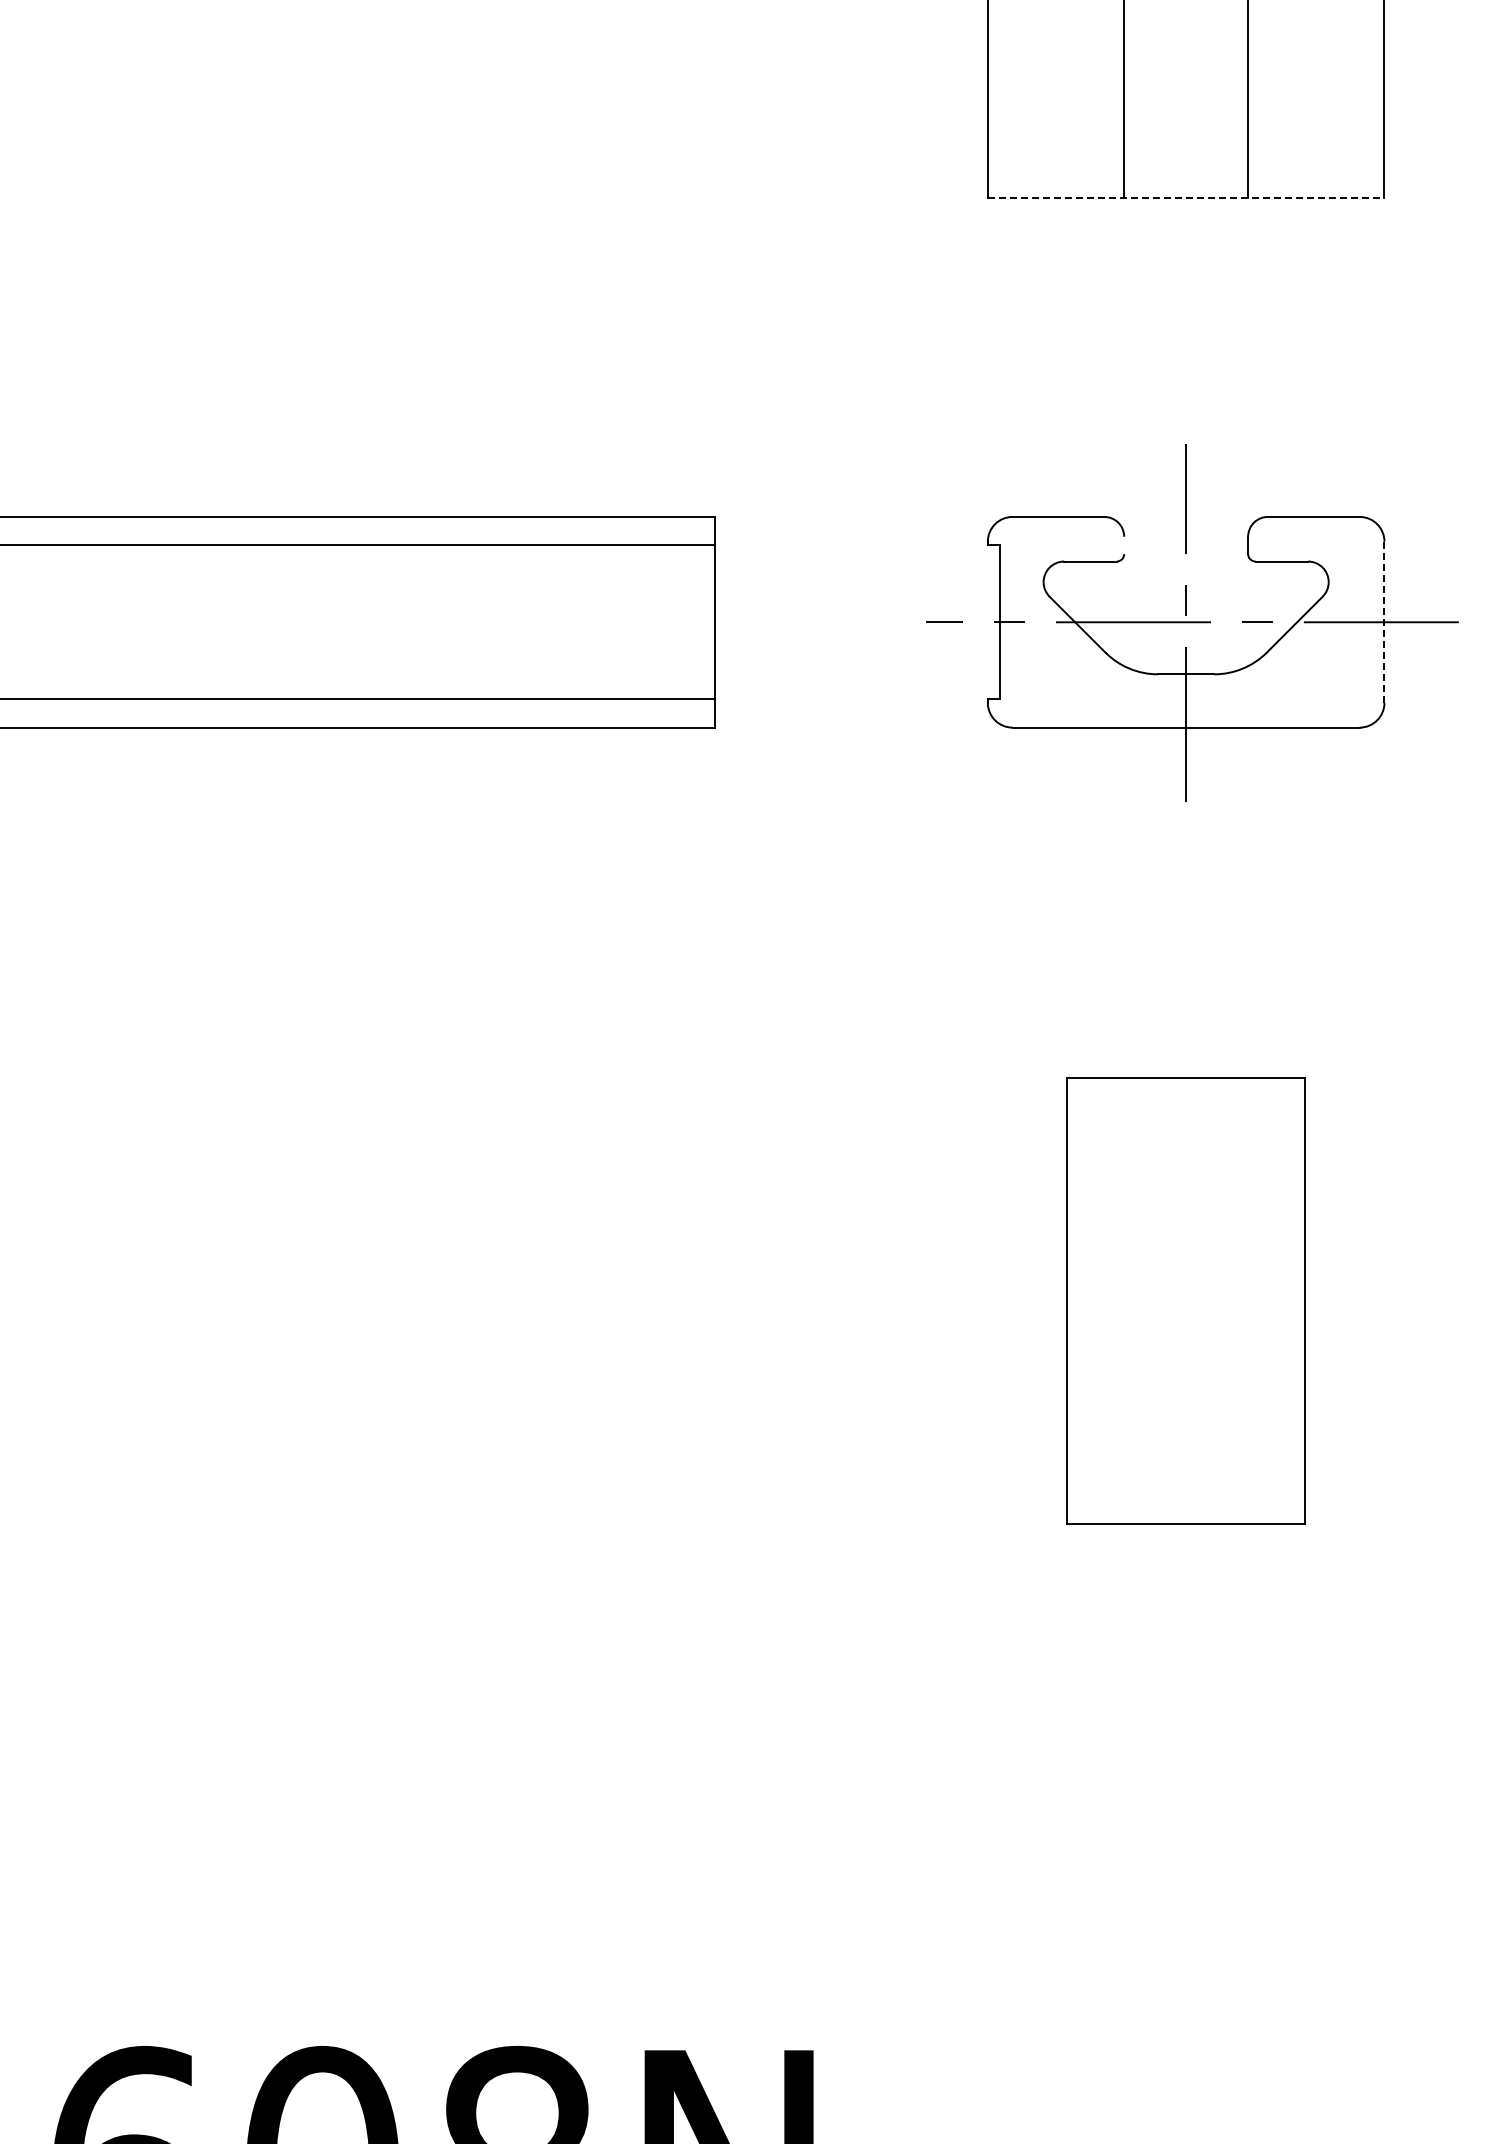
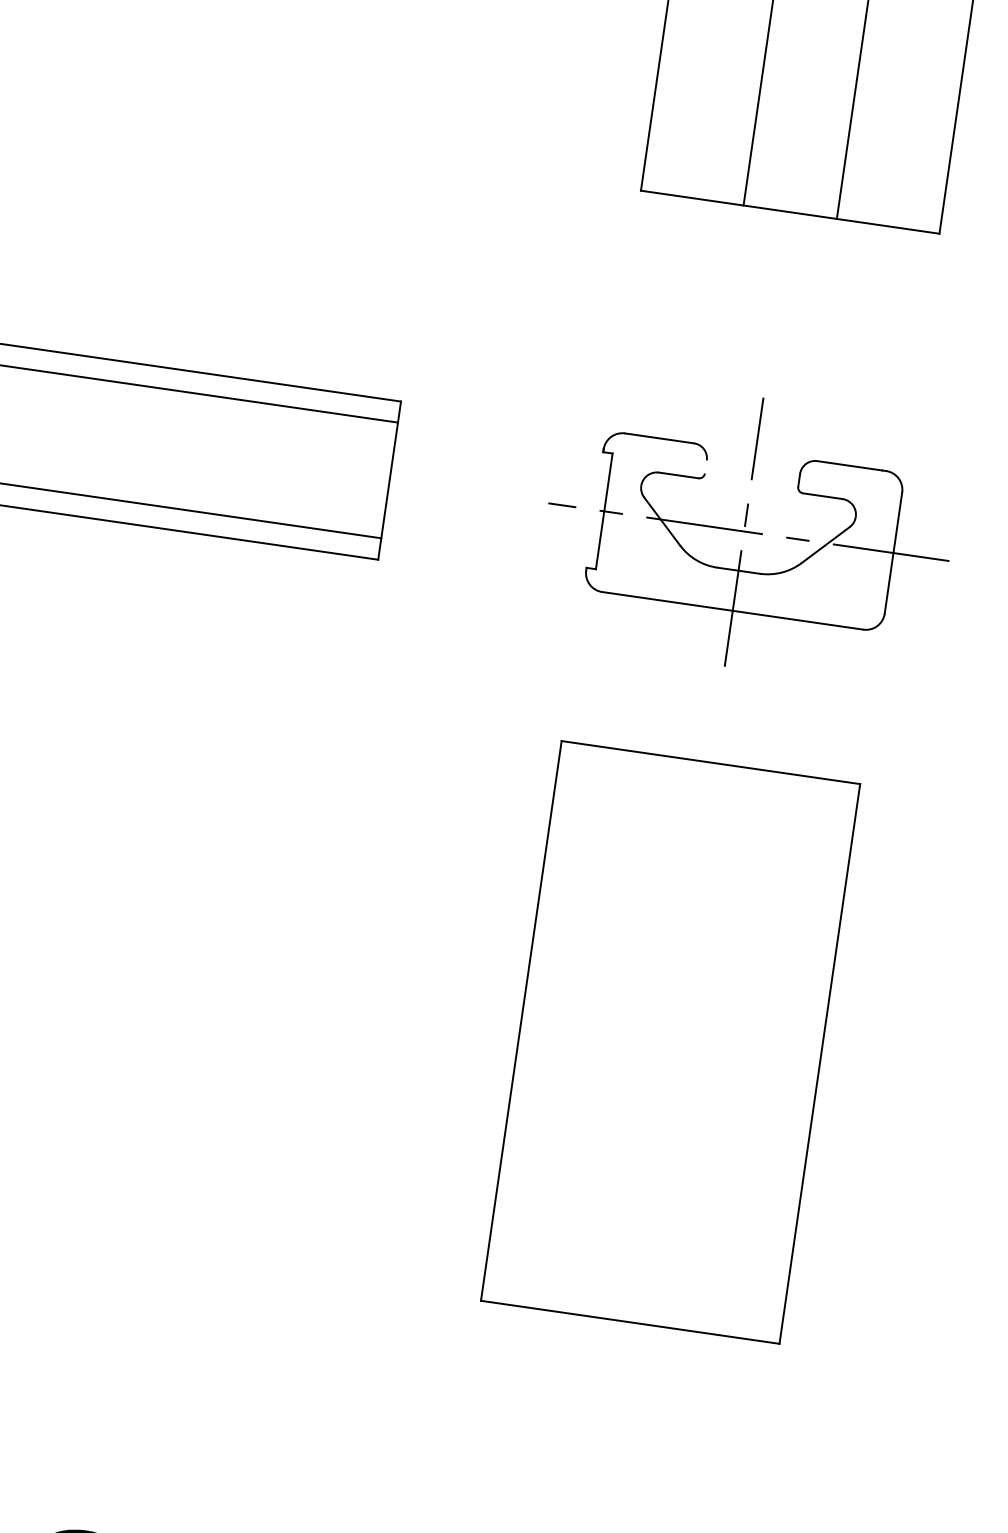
line: (1186, 198) -> (790, 212), dashed -> solid
line: (1384, 622) -> (893, 553), dashed -> solid
part: (1185, 1300) -> (670, 1041), size x1.67

